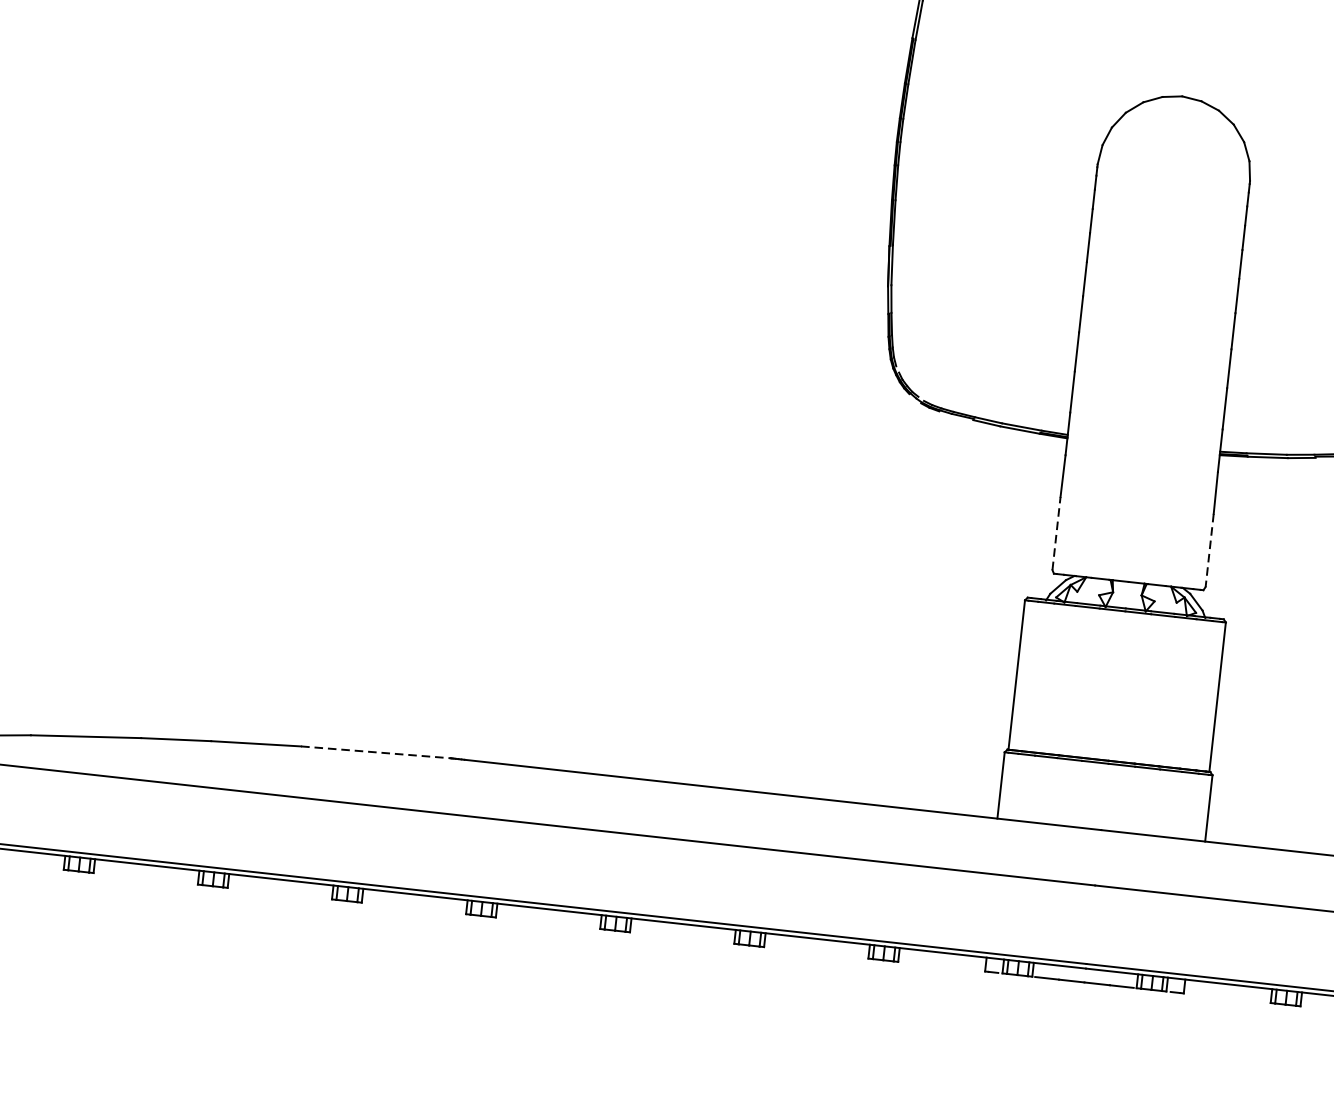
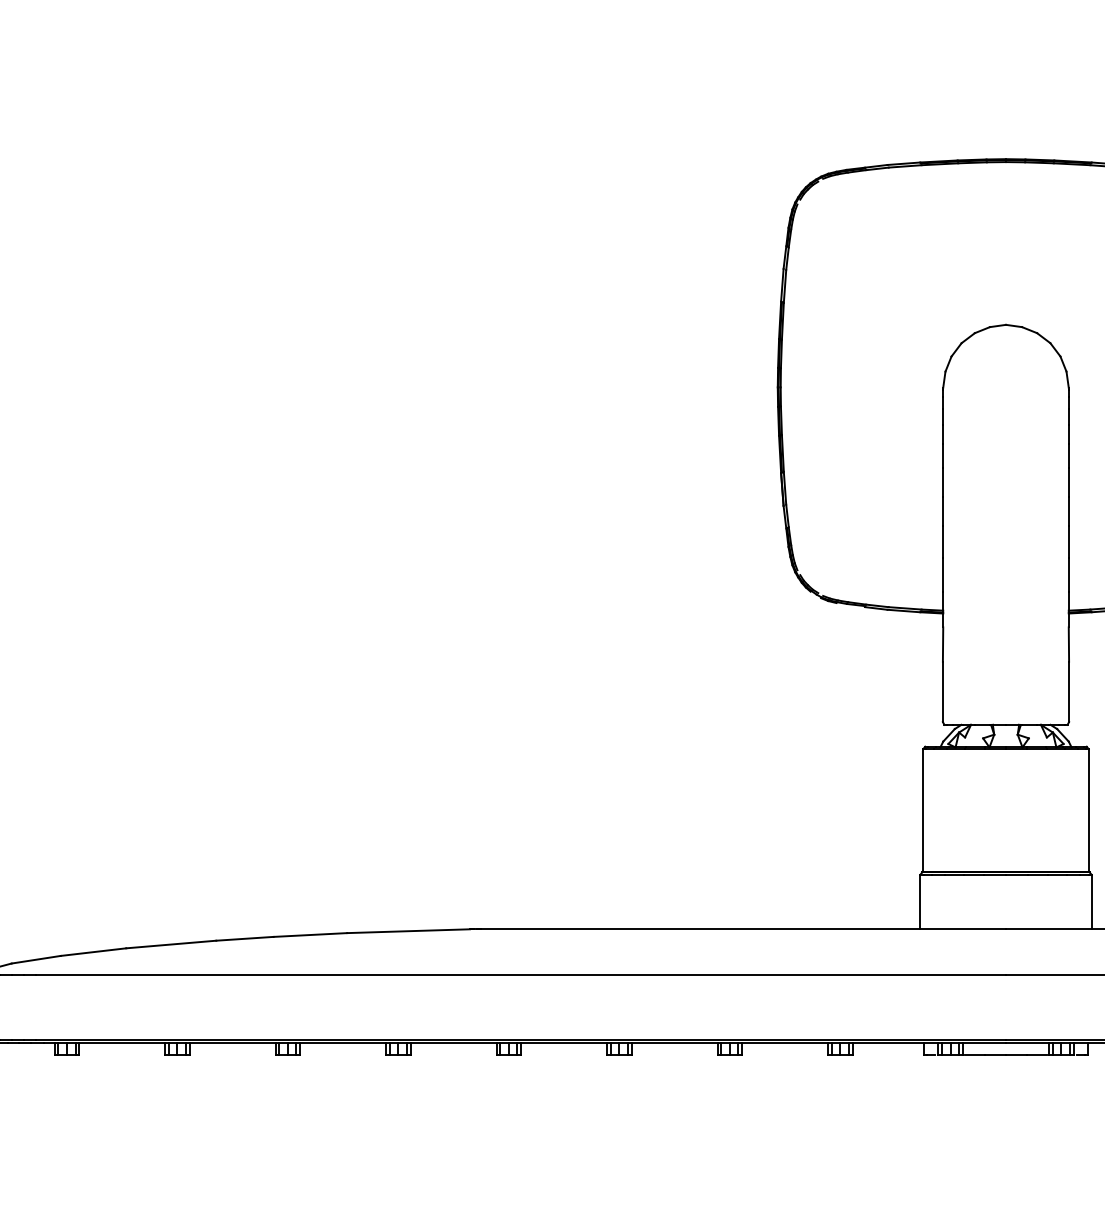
line: (1056, 532) -> (942, 691), dashed -> solid
line: (1210, 551) -> (1069, 692), dashed -> solid
line: (376, 752) -> (409, 931), dashed -> solid

